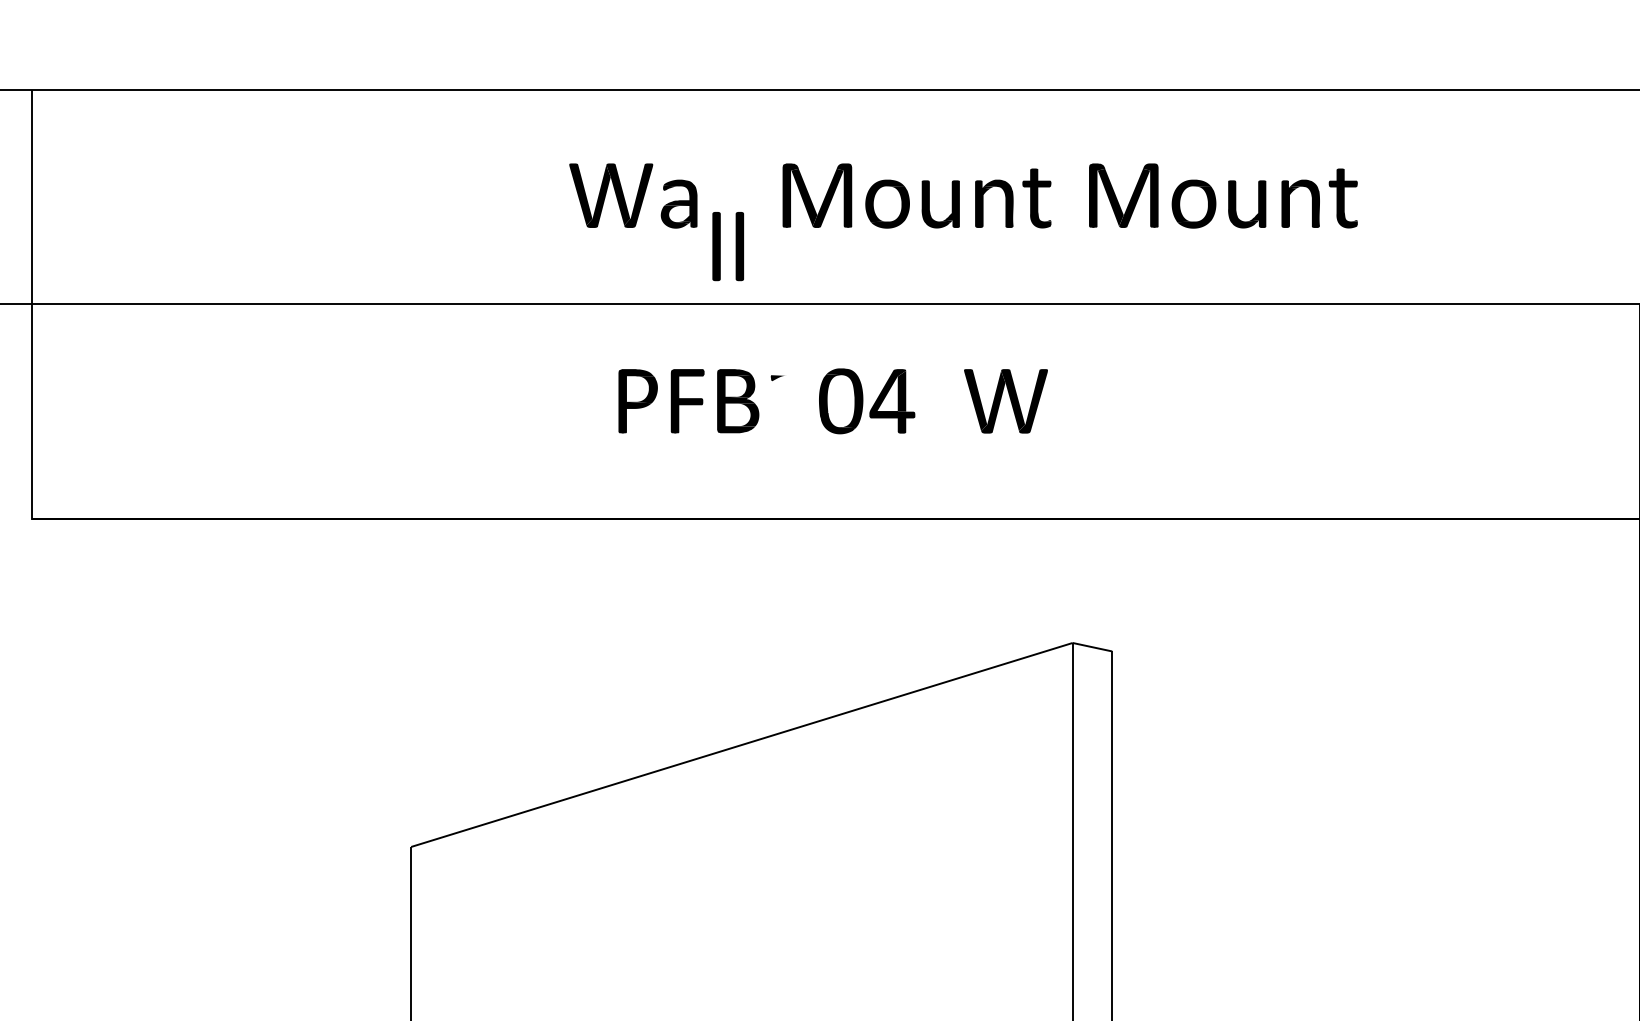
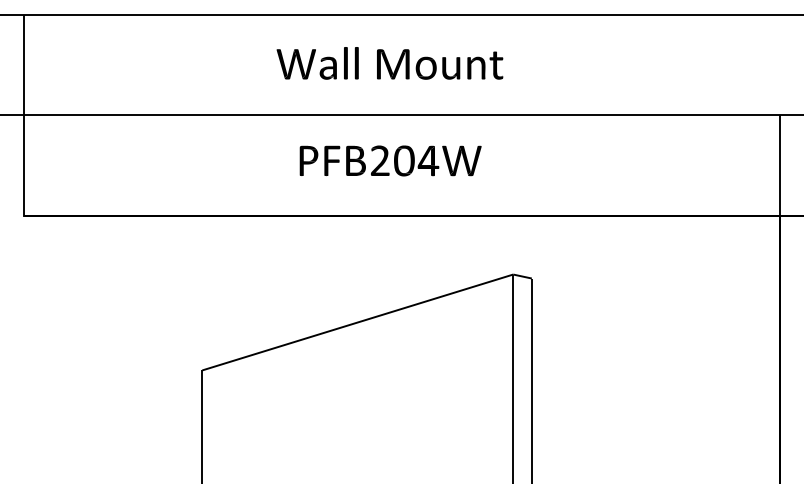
part: (1224, 196) -> (584, 64), removed
part: (728, 247) -> (351, 63), moved
fill: (788, 400) -> (379, 160), added
part: (1005, 400) -> (461, 160), moved

